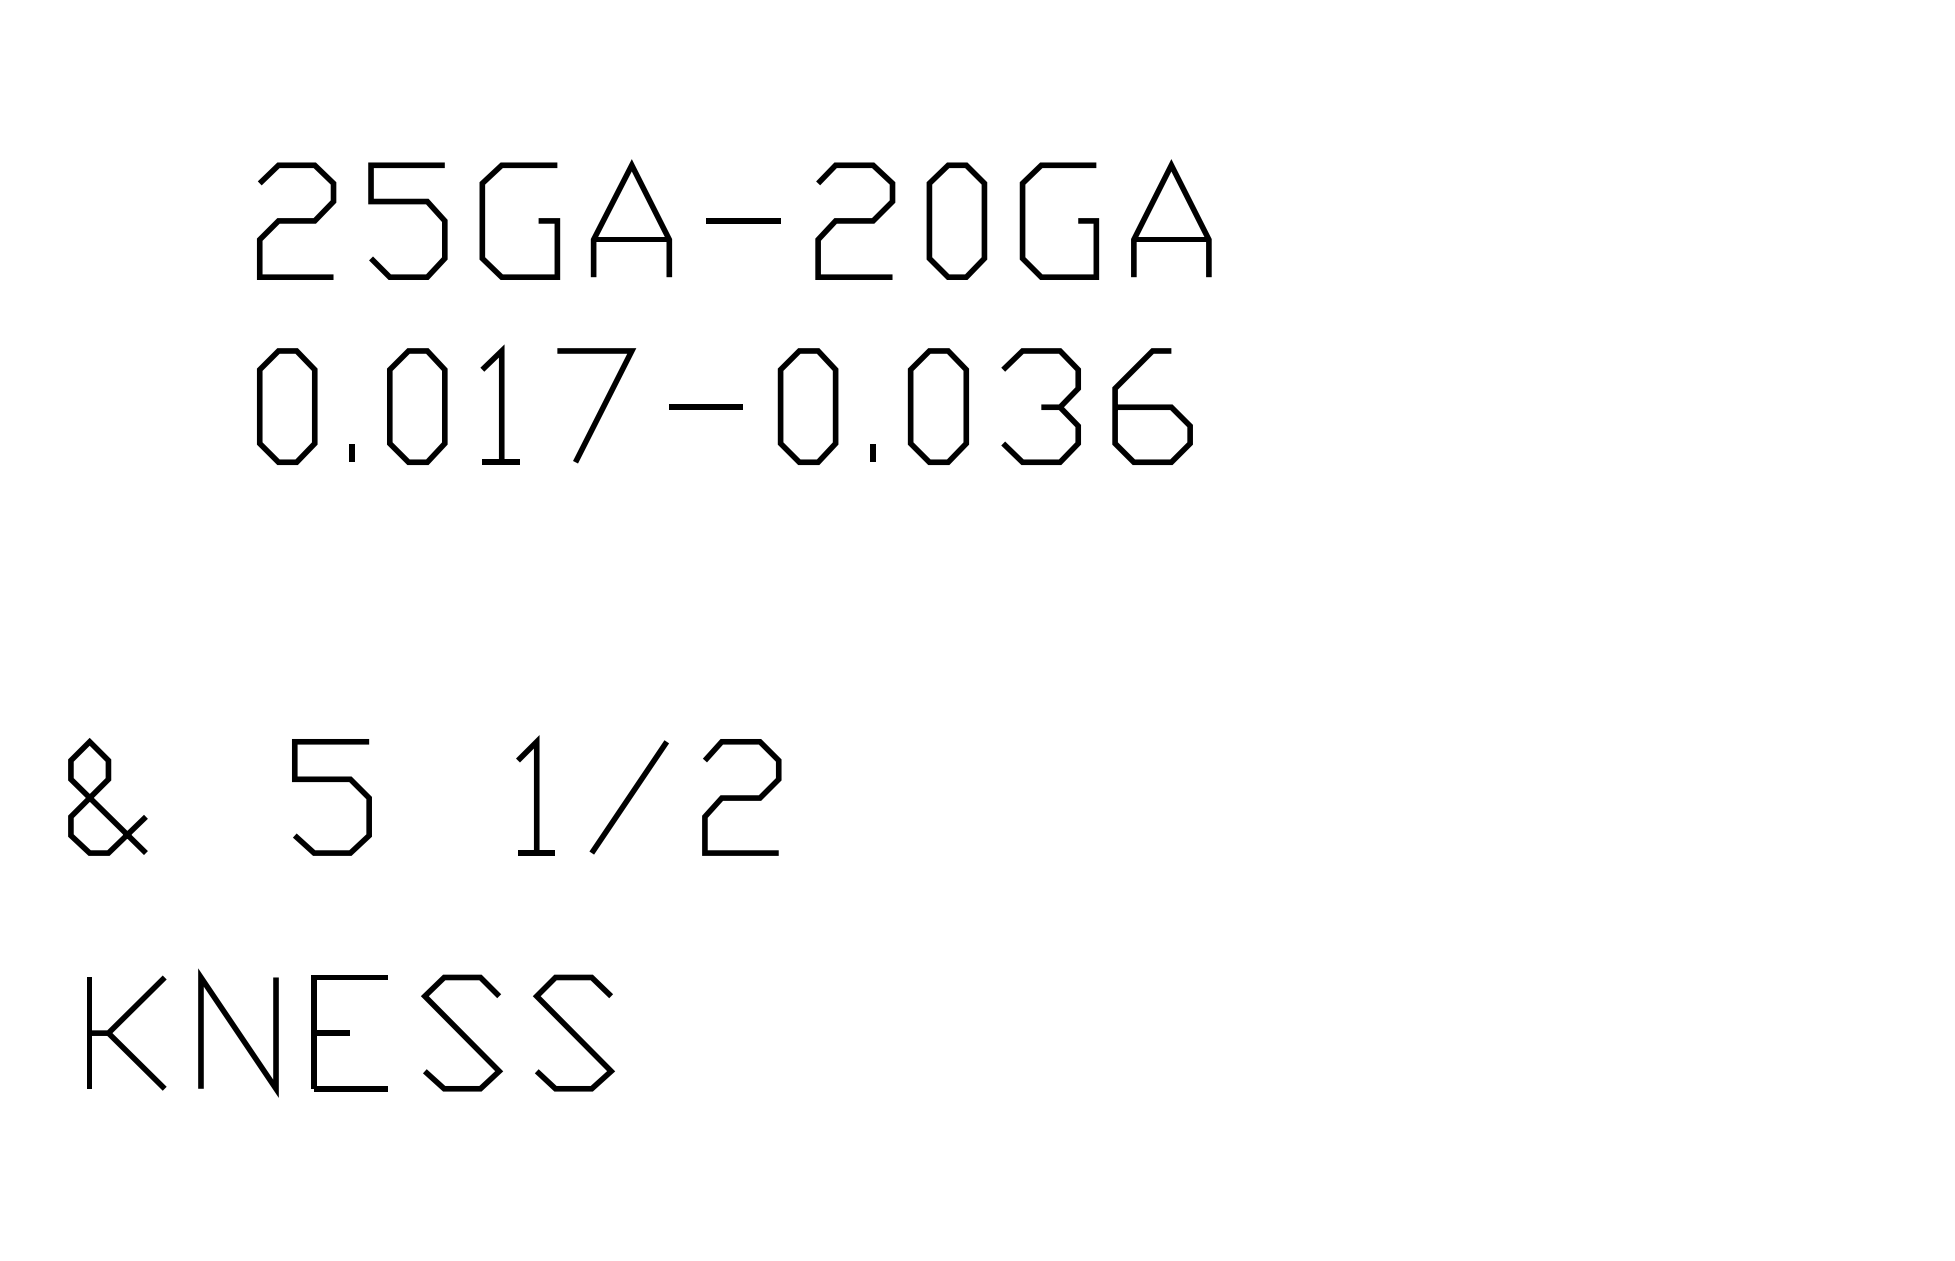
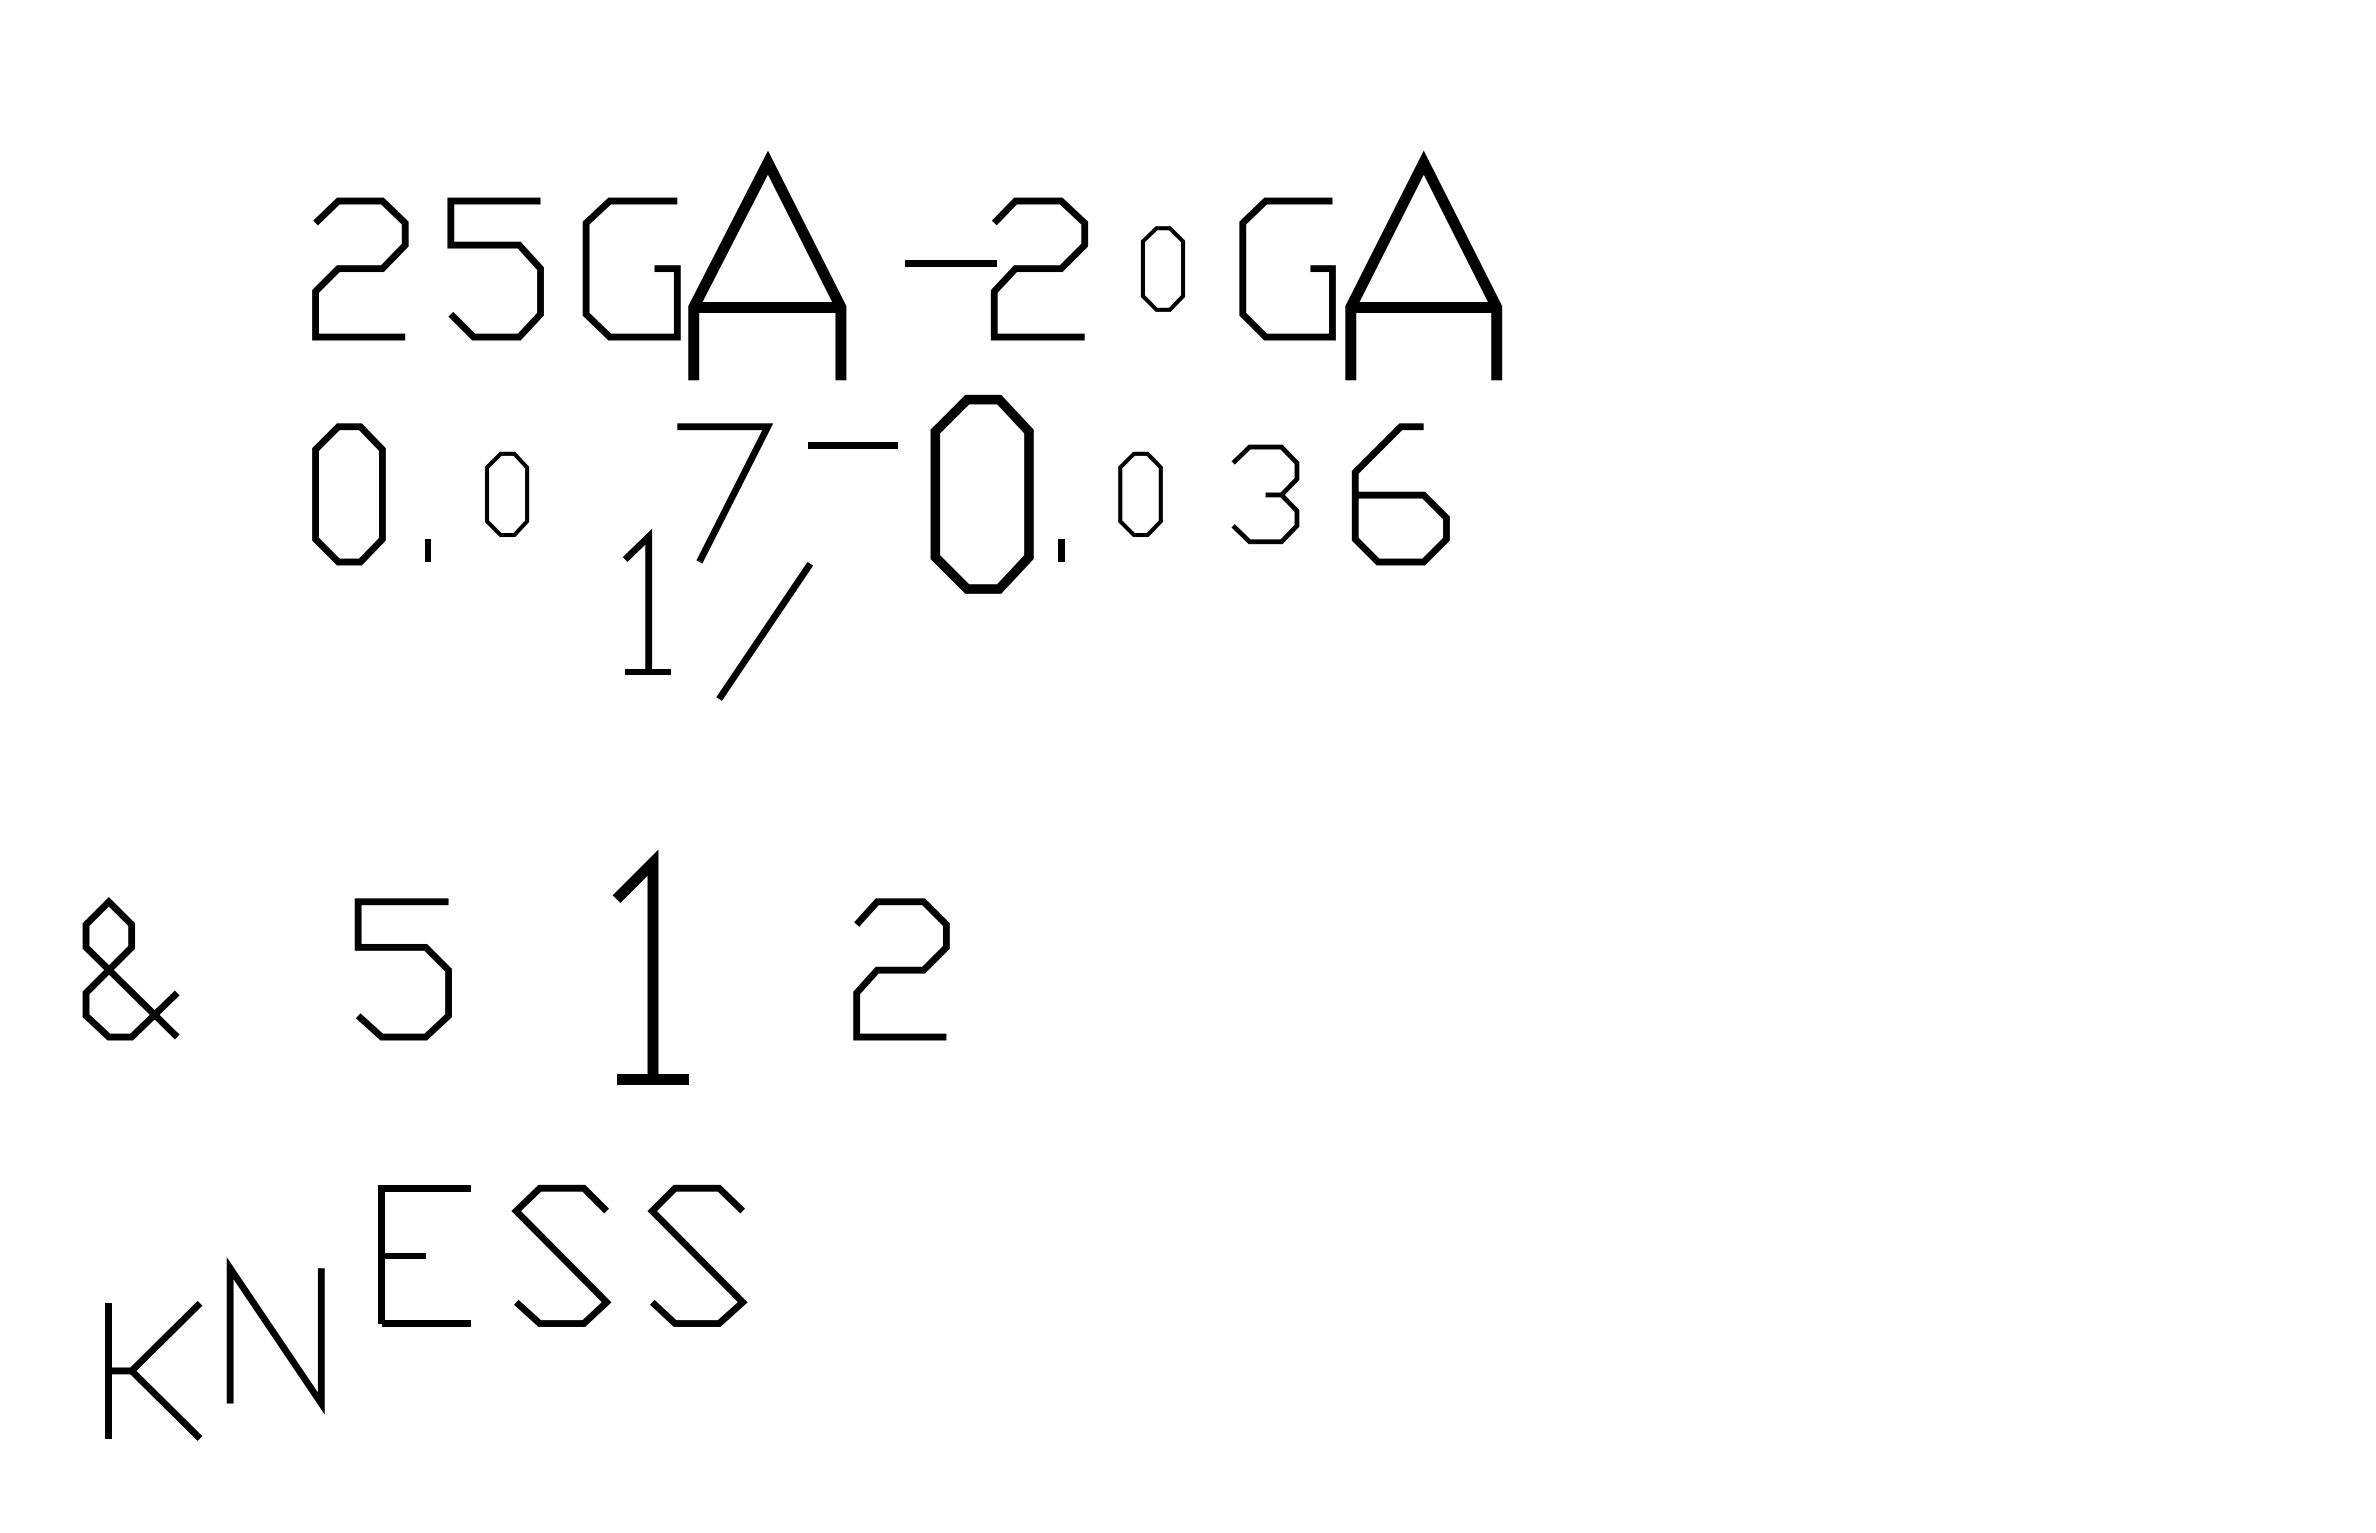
part: (631, 217) -> (767, 264), size x1.6
part: (1171, 217) -> (1423, 264), size x1.6
line: (742, 220) -> (950, 263), moved
part: (956, 220) -> (1162, 268), size x0.6
part: (499, 404) -> (646, 601), moved
part: (416, 406) -> (506, 494), size x0.6
part: (807, 406) -> (981, 494), size x1.4
part: (938, 406) -> (1140, 494), size x0.6
part: (1041, 406) -> (1265, 494), size x0.7
line: (705, 407) -> (852, 445), moved
part: (535, 795) -> (650, 966), size x1.6
line: (629, 797) -> (764, 631), moved
part: (119, 1026) -> (145, 1362), moved
line: (238, 1032) -> (275, 1335), moved

